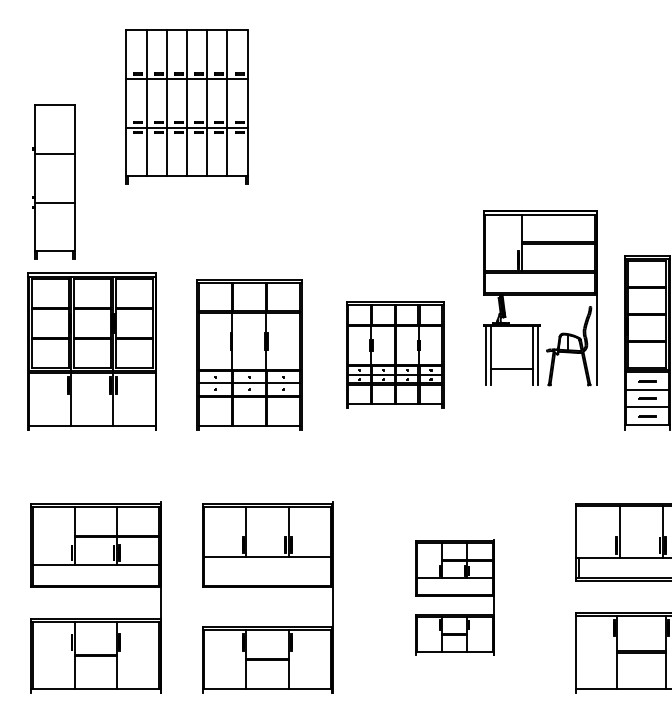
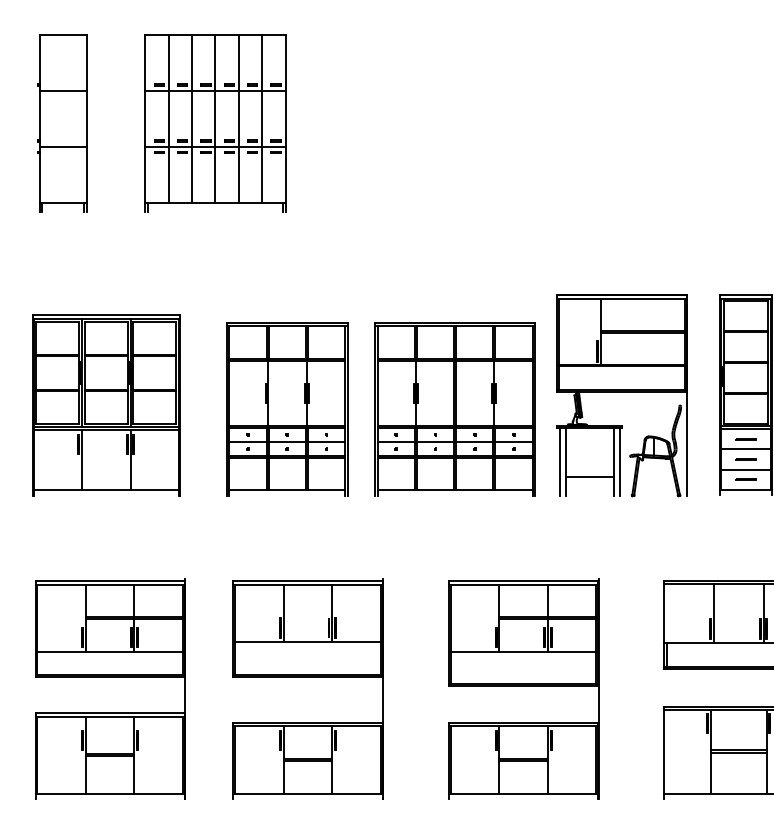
part: (53, 181) -> (61, 122), moved
part: (540, 298) -> (622, 395), moved
part: (395, 354) -> (455, 408), size x1.43
part: (454, 597) -> (523, 688), size x1.67

